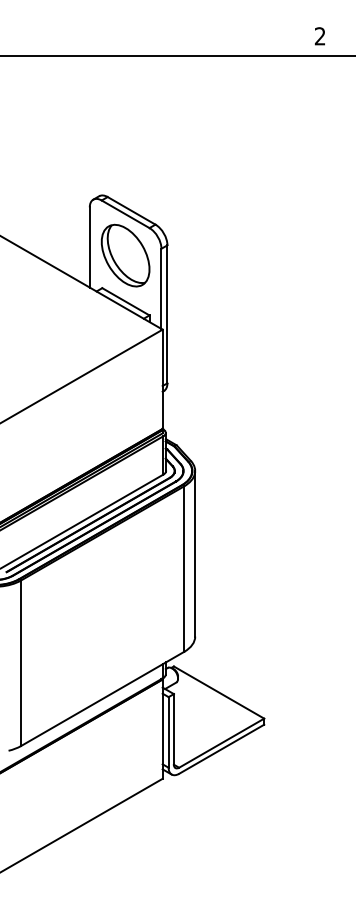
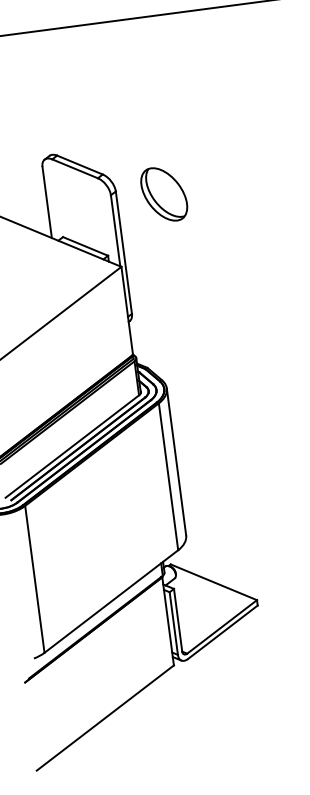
part: (125, 255) -> (164, 194), moved

